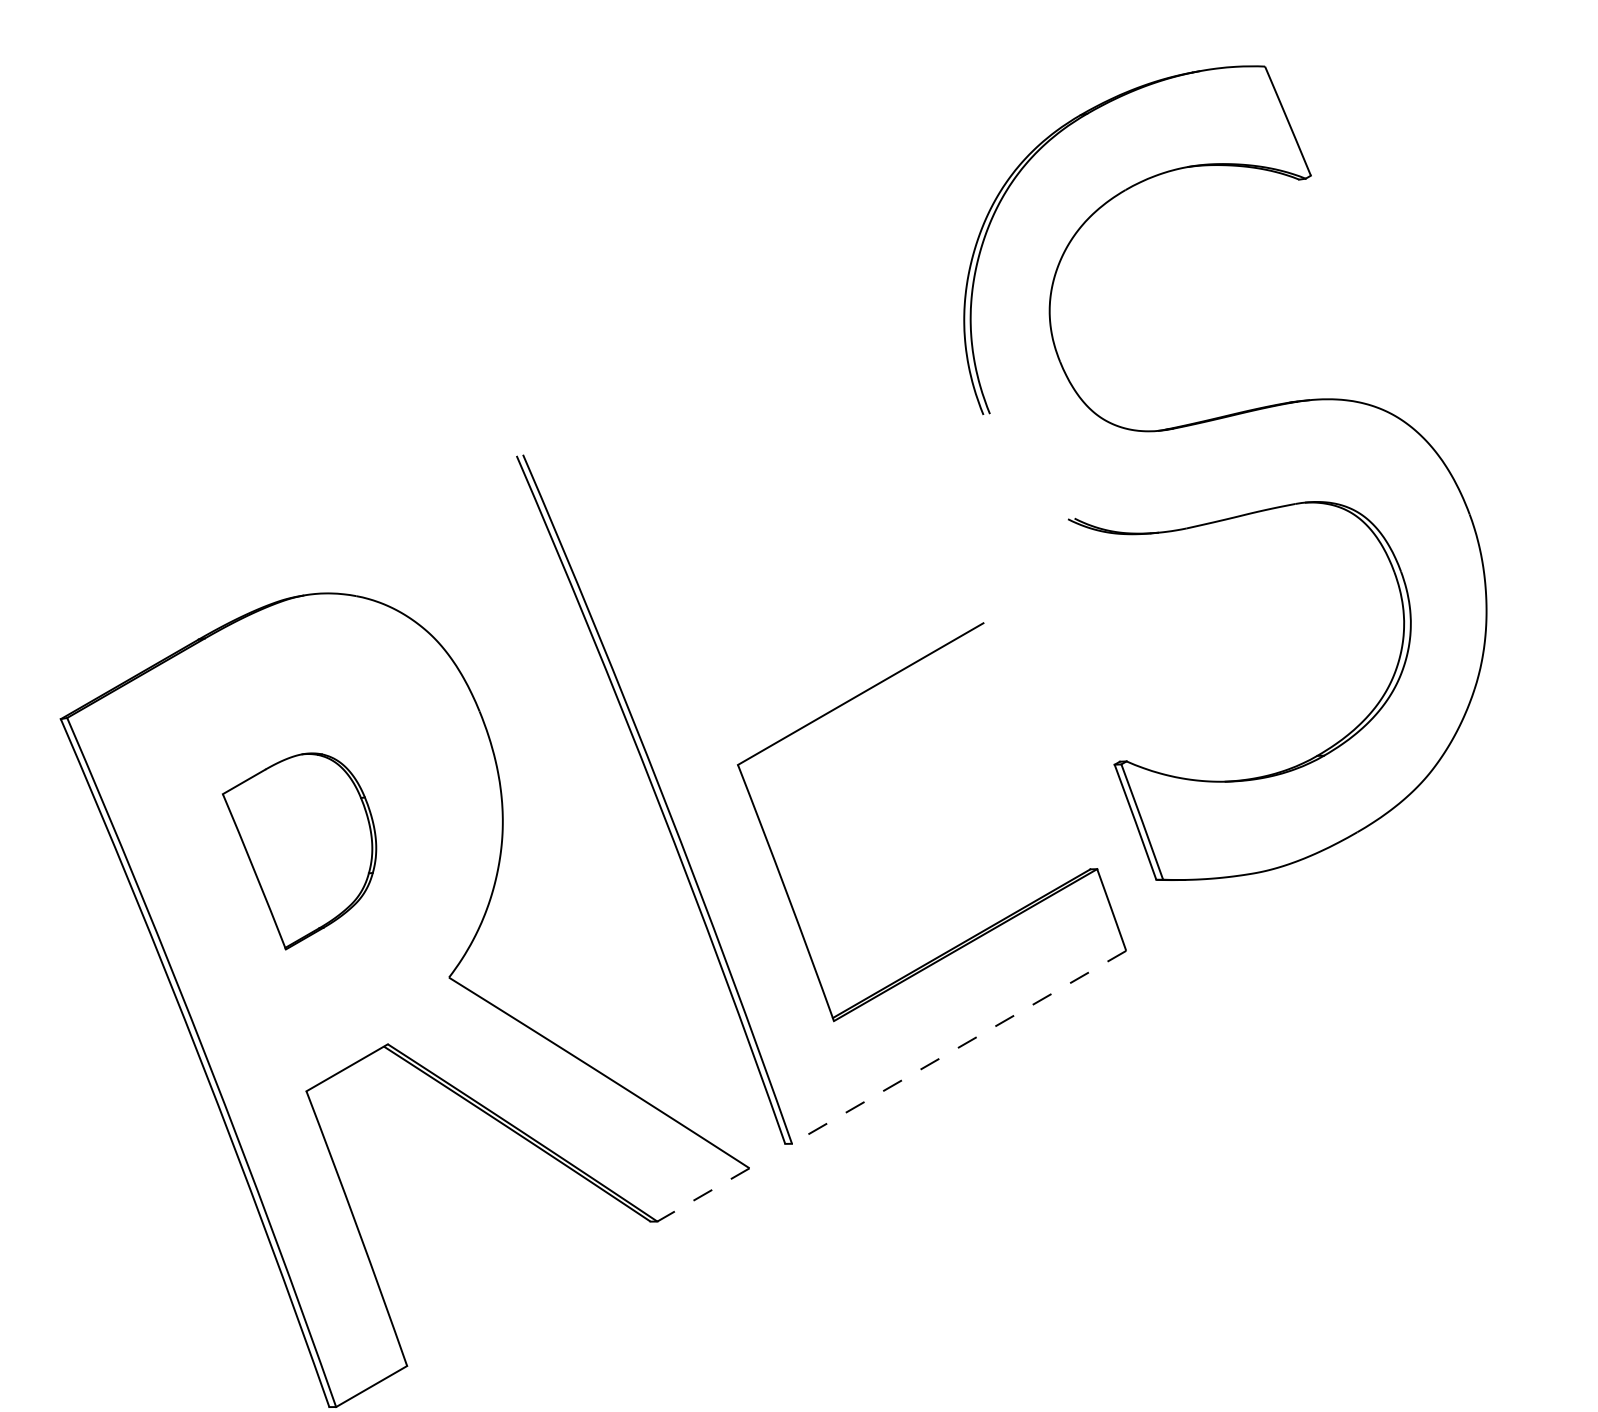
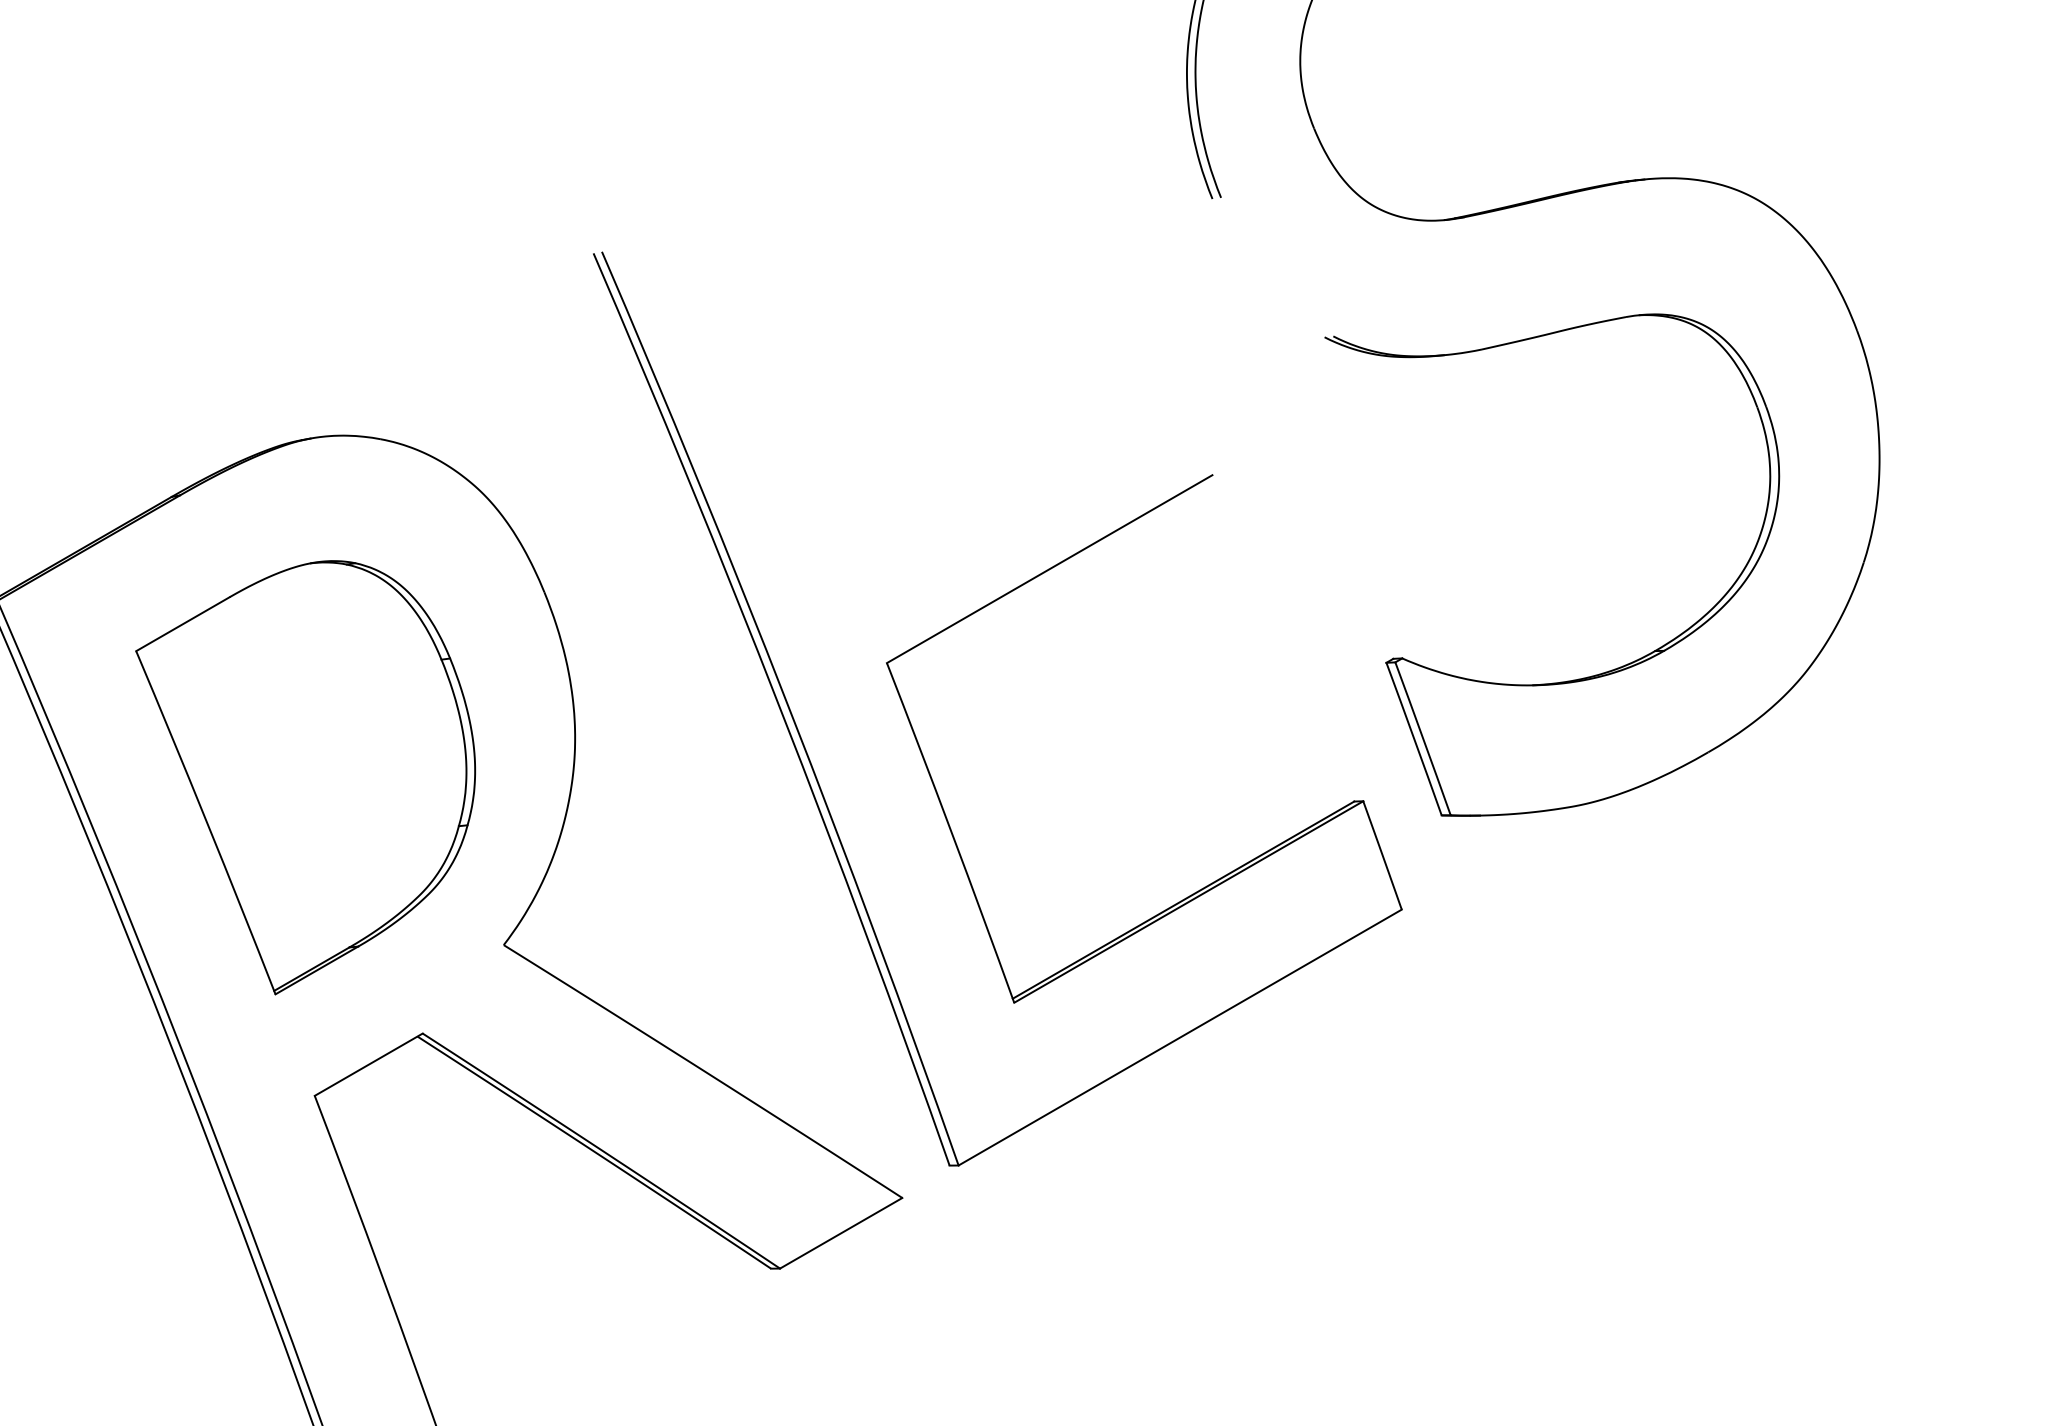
part: (299, 851) -> (305, 777), size x1.67
line: (959, 1047) -> (1180, 1037), dashed -> solid
line: (703, 1195) -> (841, 1234), dashed -> solid

